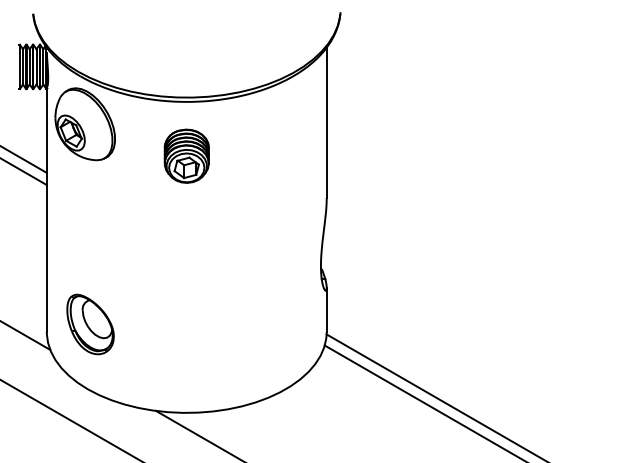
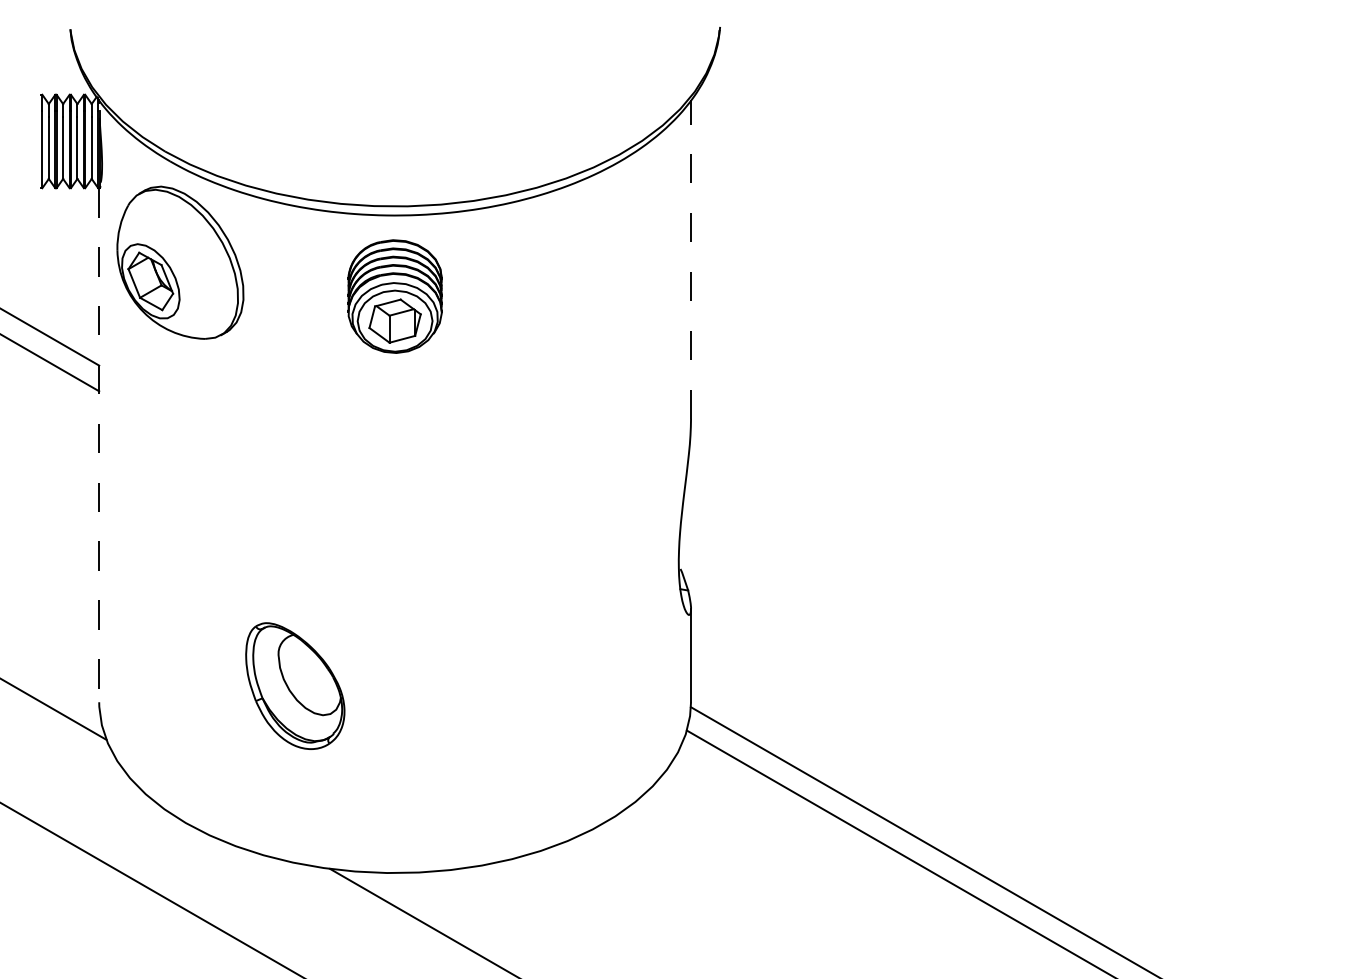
line: (326, 122) -> (690, 259), solid -> dashed
part: (186, 155) -> (394, 294), moved
line: (46, 210) -> (98, 445), solid -> dashed
part: (90, 324) -> (295, 686), moved

